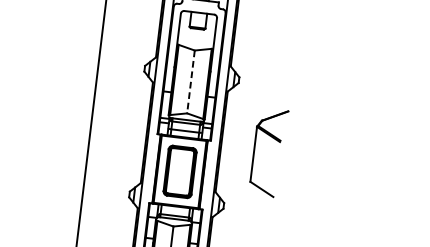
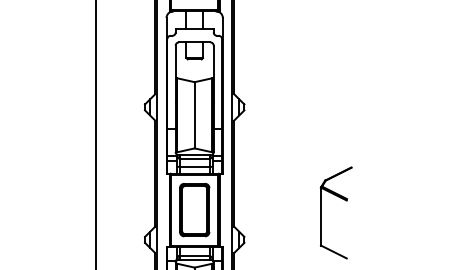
line: (190, 82) -> (194, 115), dashed -> solid
part: (254, 150) -> (321, 212), moved

